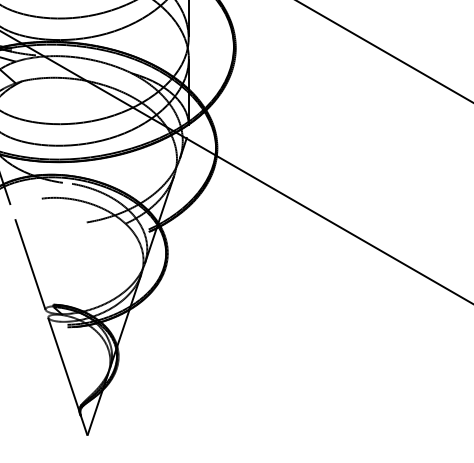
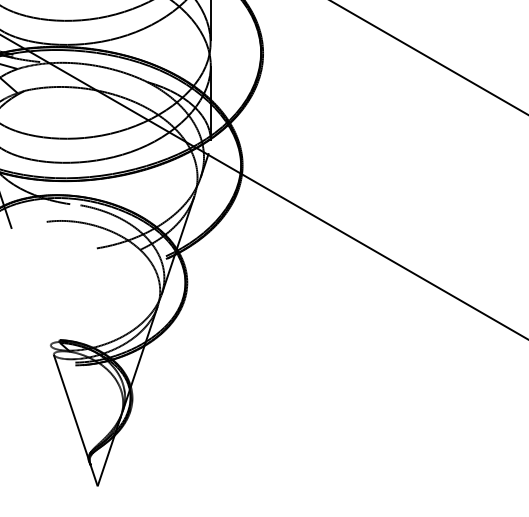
line: (29, 263) -> (33, 294), removed

